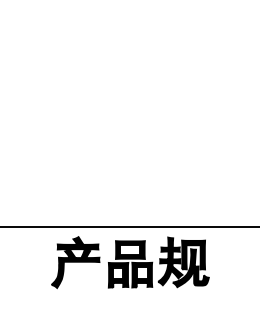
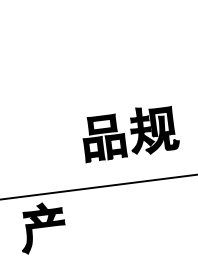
part: (158, 262) -> (130, 132), moved

